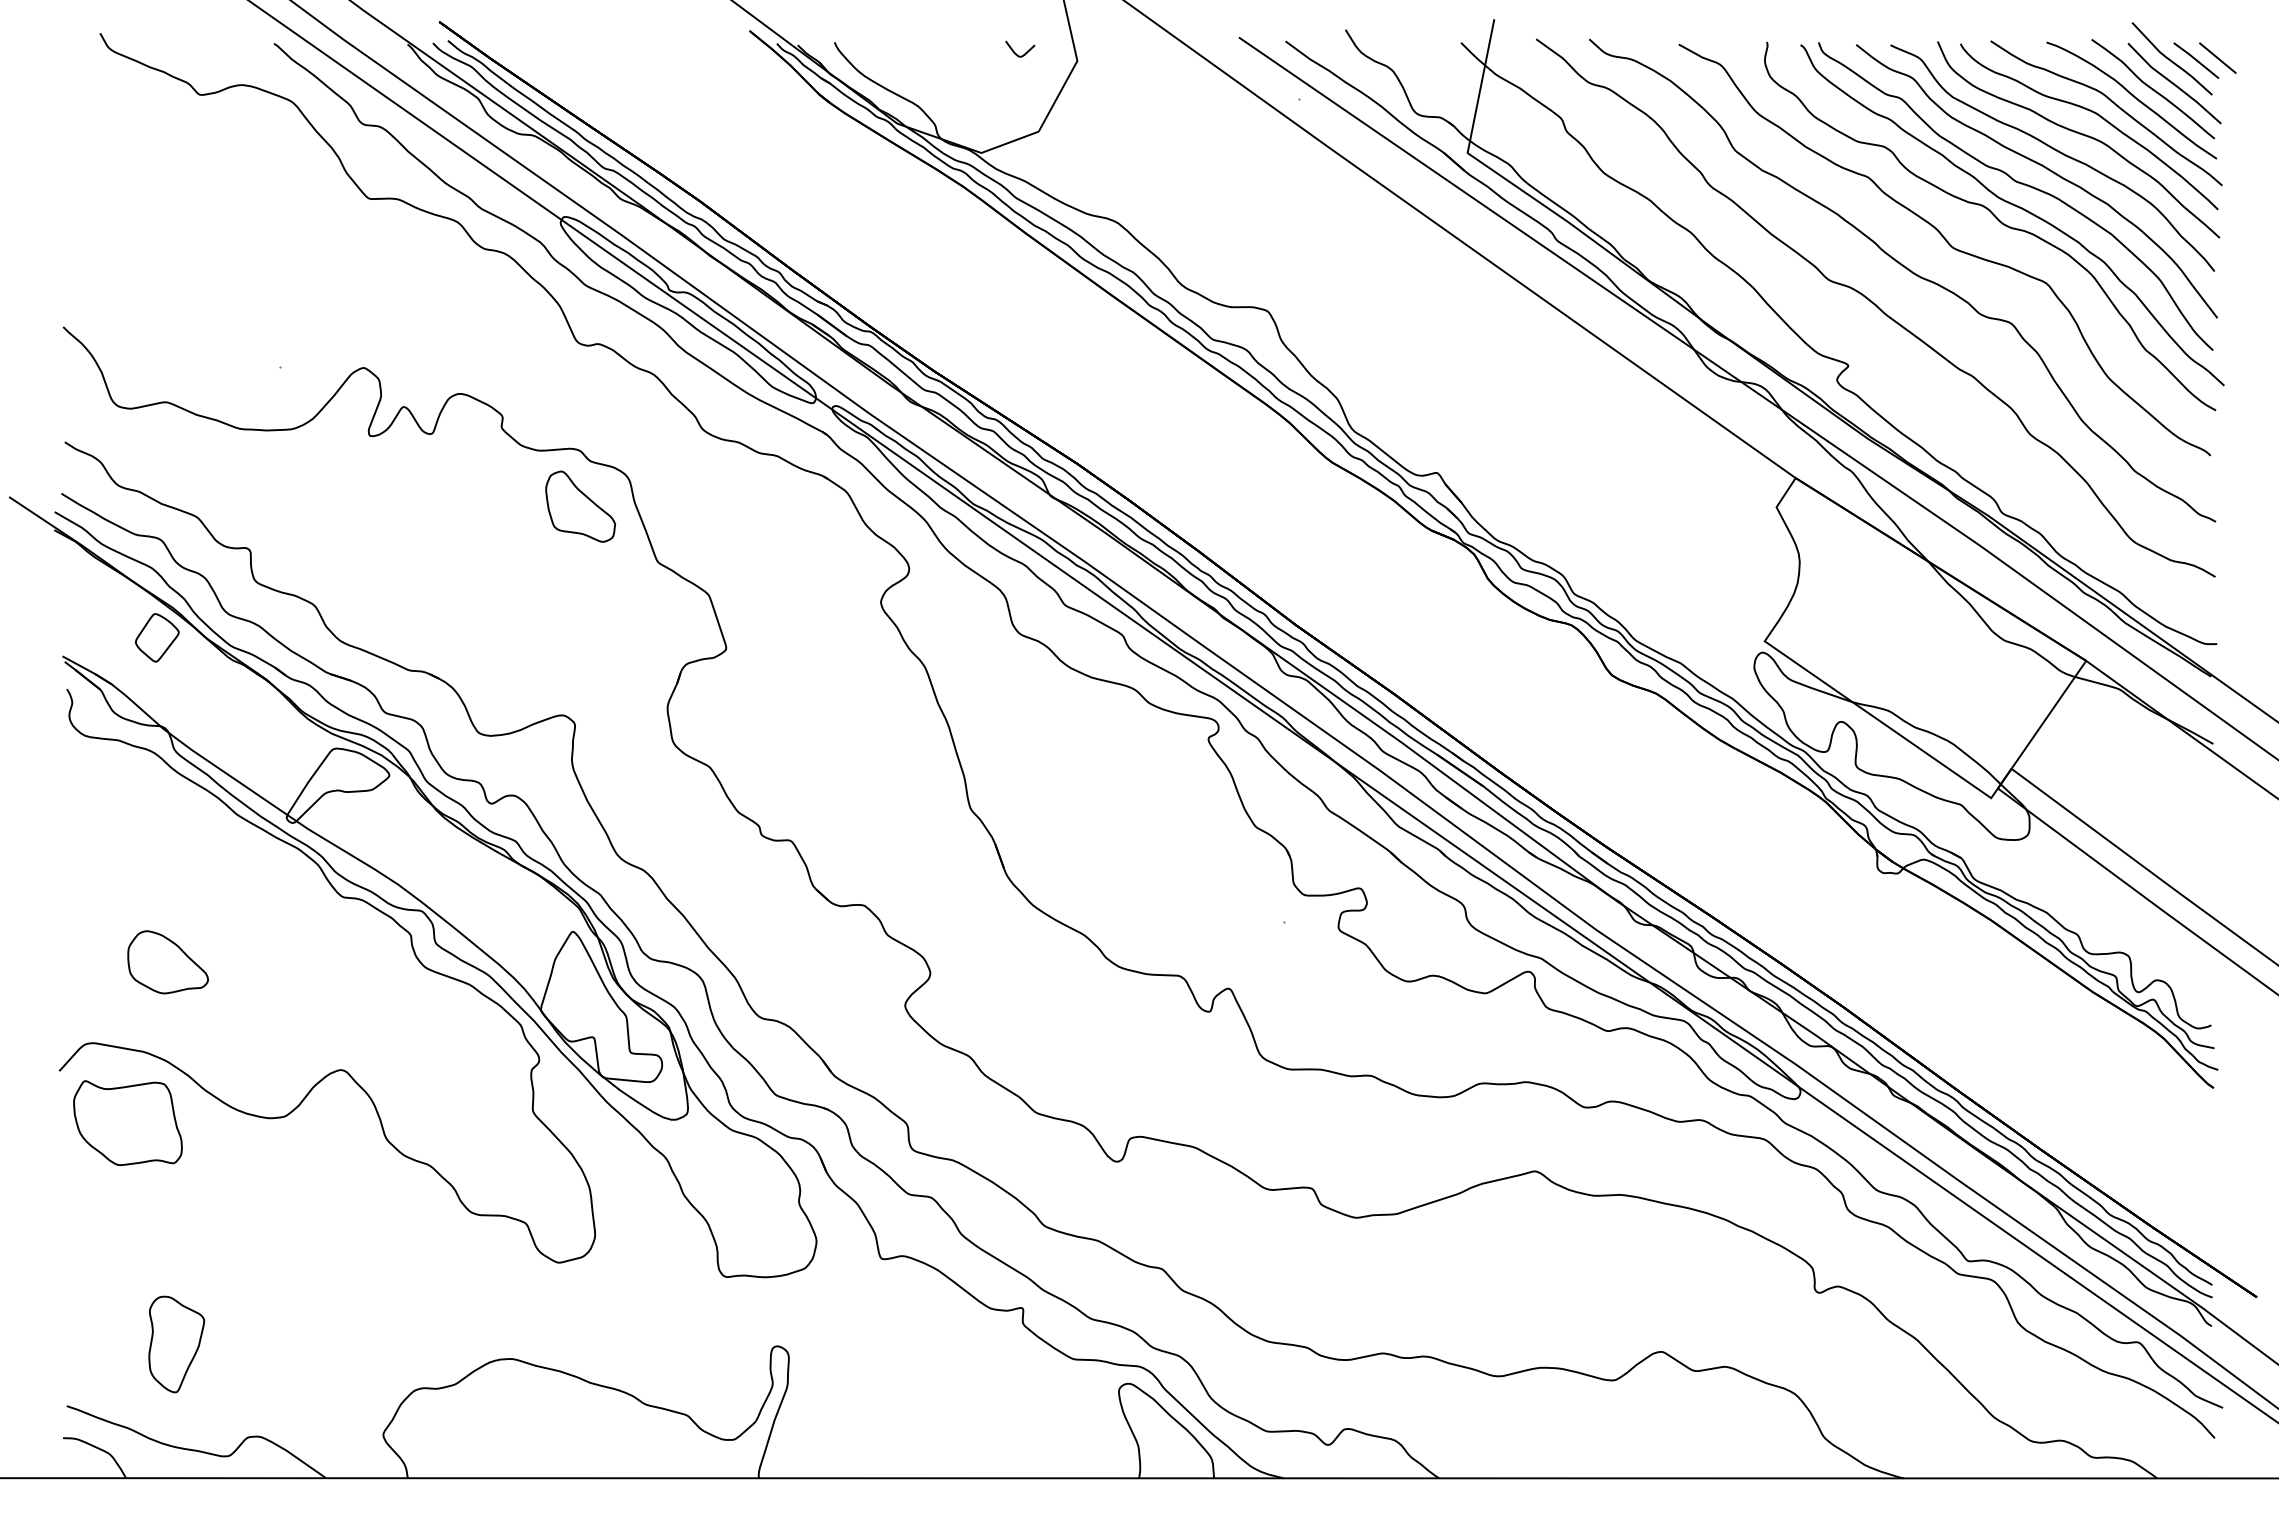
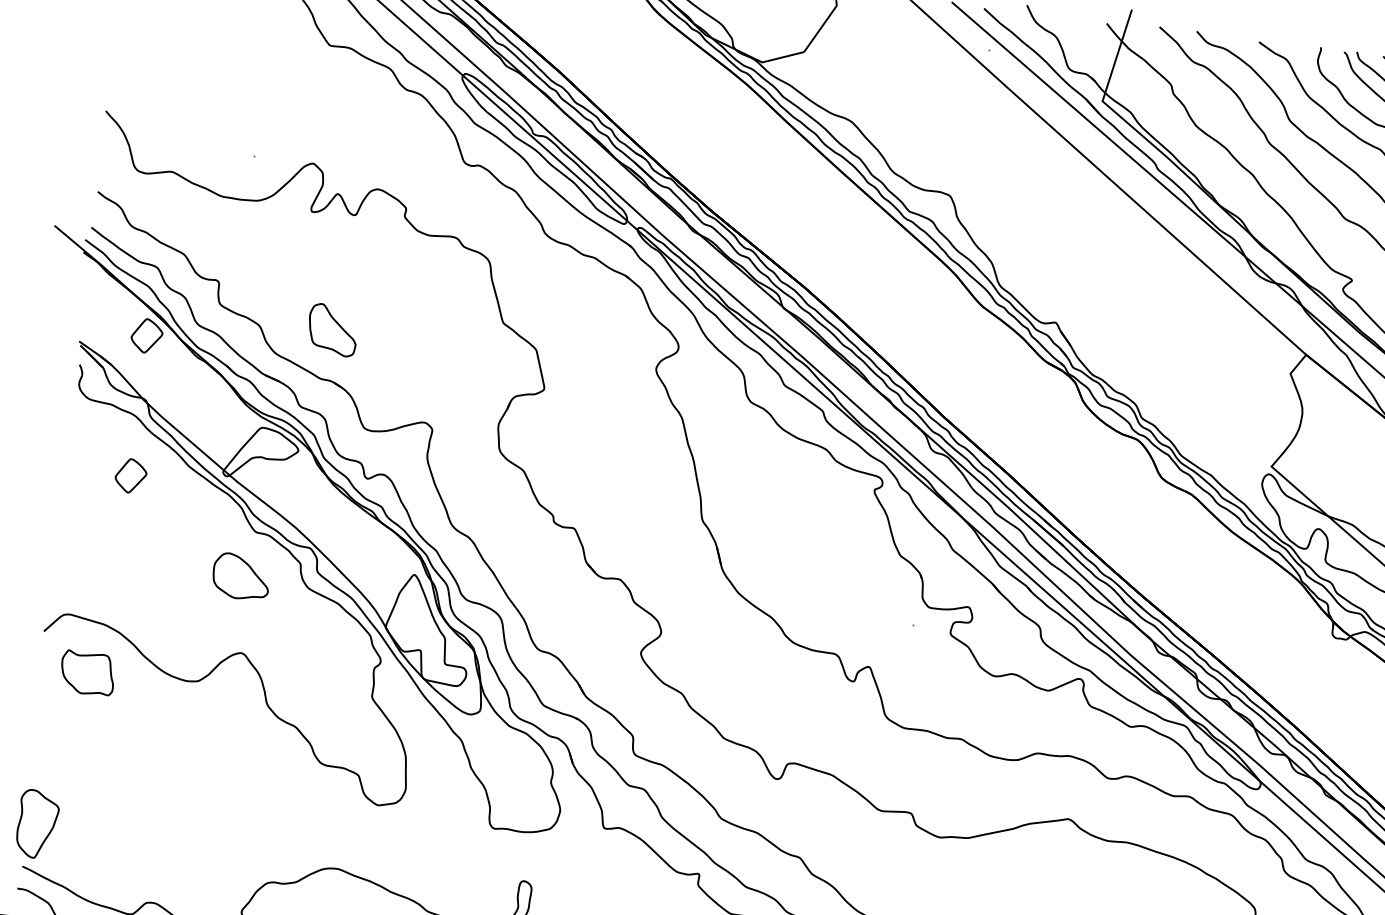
part: (580, 506) -> (332, 330), moved
part: (157, 837) -> (131, 475), added
part: (167, 962) -> (240, 576), moved
part: (127, 1122) -> (87, 672), size x0.7
part: (176, 1344) -> (37, 824), moved

